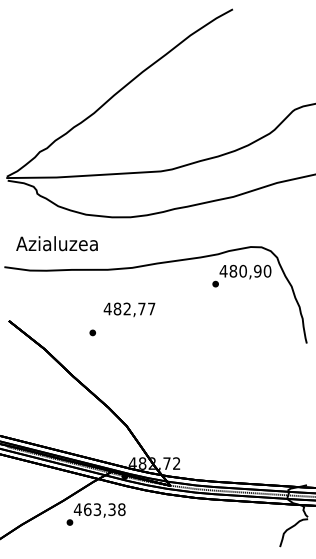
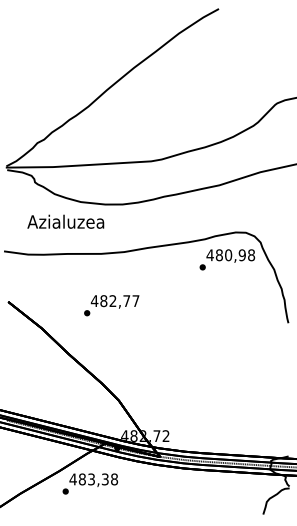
text: (56, 243) -> (65, 221), moved
text: (267, 271) -> (251, 255), 480,90 -> 480,98
text: (129, 309) -> (115, 301), moved
text: (87, 509) -> (82, 479), 463,38 -> 483,38

